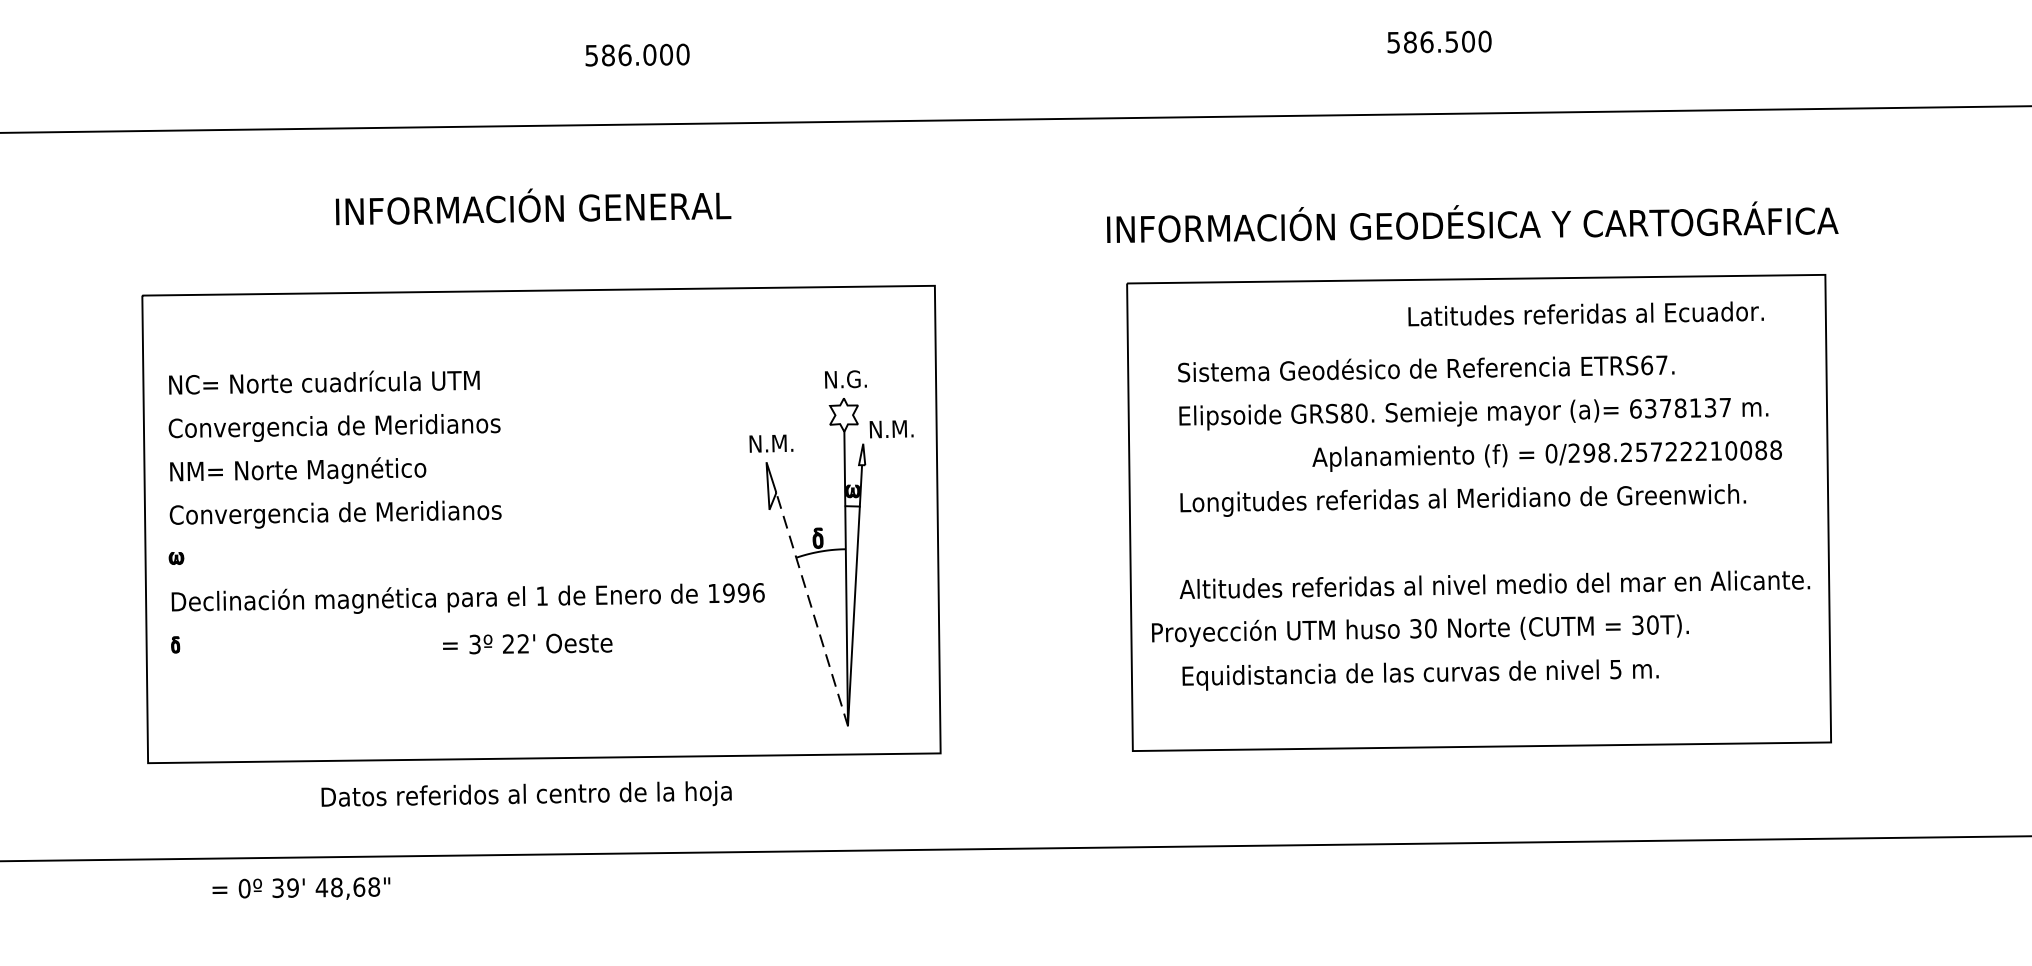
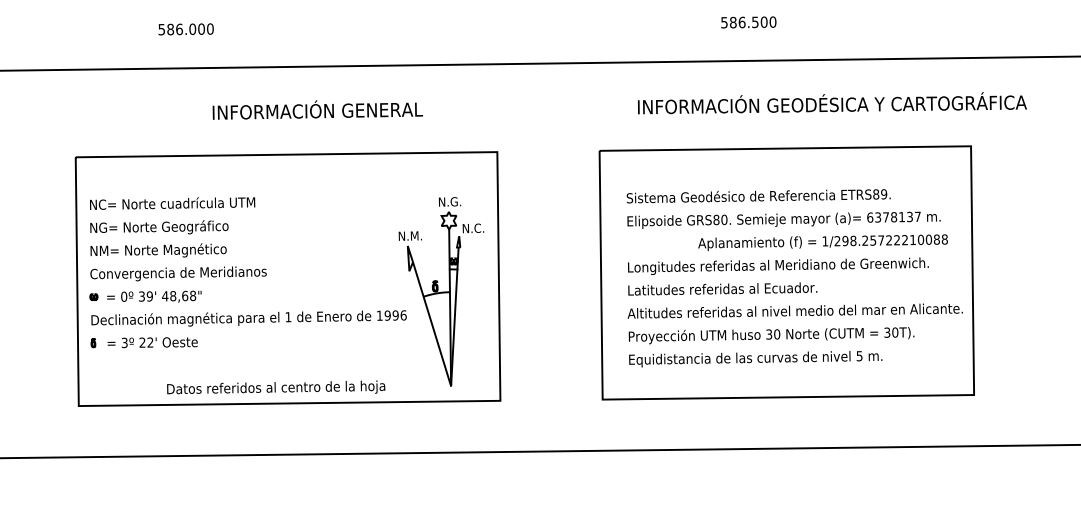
text: (1438, 42) -> (748, 22), moved
text: (636, 55) -> (185, 29), moved
text: (532, 205) -> (317, 109), moved
text: (1472, 222) -> (832, 103), moved
text: (1585, 312) -> (722, 288), moved
text: (1655, 365) -> (880, 194), ETRS67. -> ETRS89.
text: (333, 427) -> (177, 227), Convergencia de Meridianos -> NG= Norte Geográfico
text: (901, 427) -> (479, 227), N.M. -> N.C.
text: (1551, 453) -> (825, 241), 0/298.25722210088 -> 1/298.25722210088
line: (812, 609) -> (432, 324), dashed -> solid
text: (1420, 630) -> (771, 335), moved
text: (527, 643) -> (152, 342), moved
text: (527, 794) -> (276, 387), moved
text: (301, 888) -> (154, 296), moved

